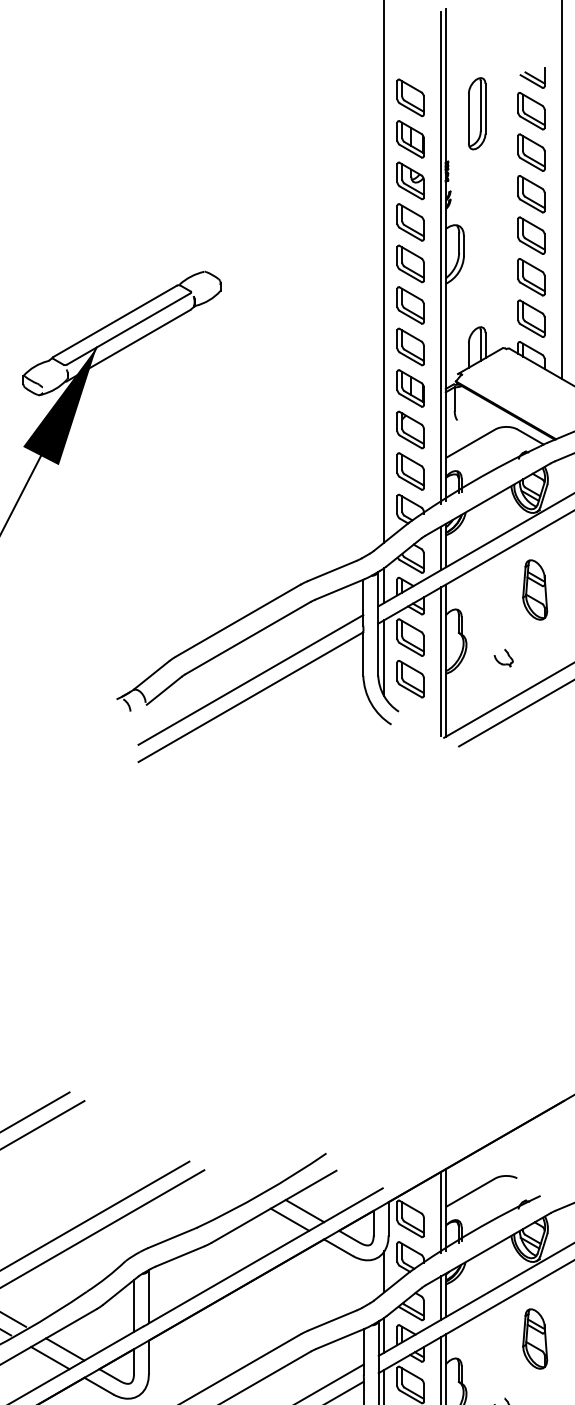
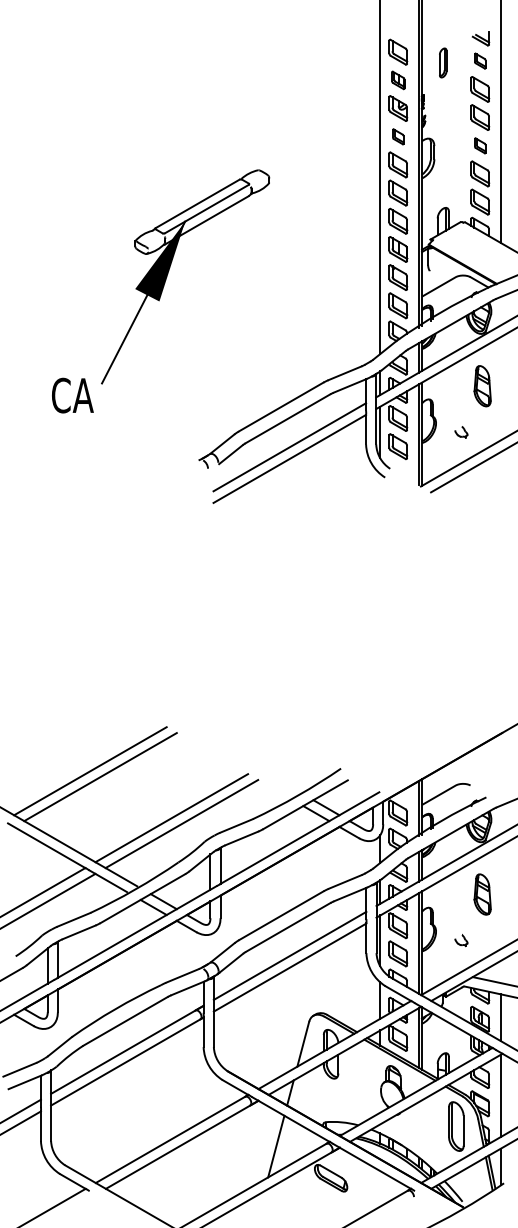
part: (531, 110) -> (480, 60), size x0.6
part: (475, 113) -> (442, 62), size x0.6
part: (411, 139) -> (398, 80), size x0.7
part: (411, 222) -> (398, 136), size x0.6
part: (531, 235) -> (480, 145), size x0.6

